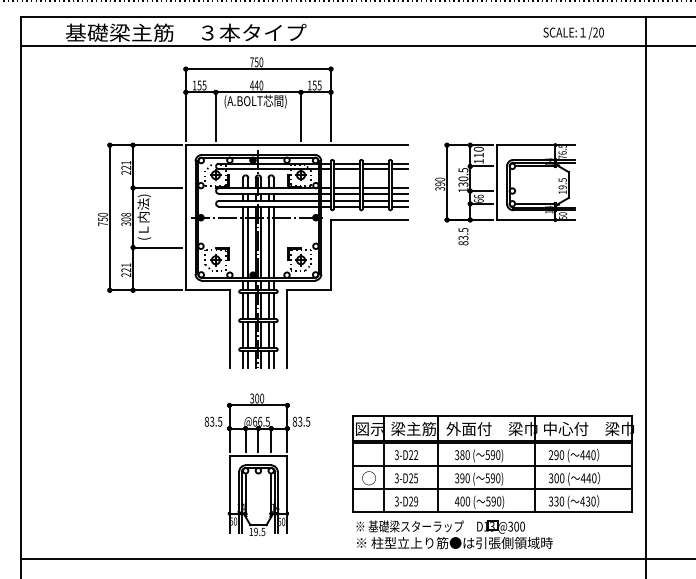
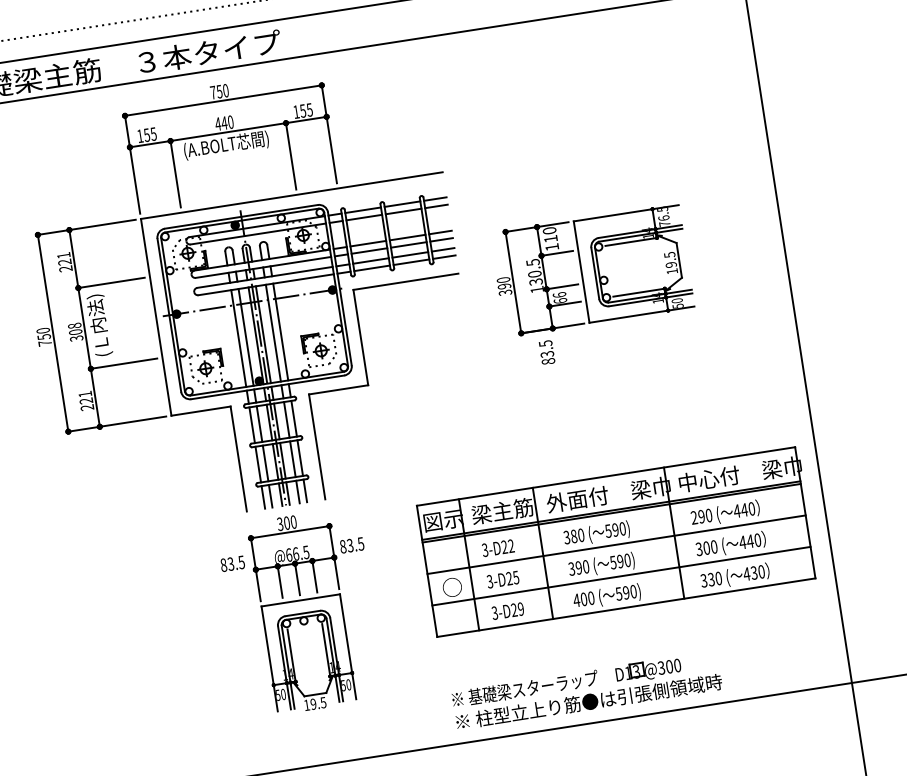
part: (505, 193) -> (595, 285), moved
part: (492, 463) -> (616, 541), moved
part: (257, 464) -> (301, 612), moved

